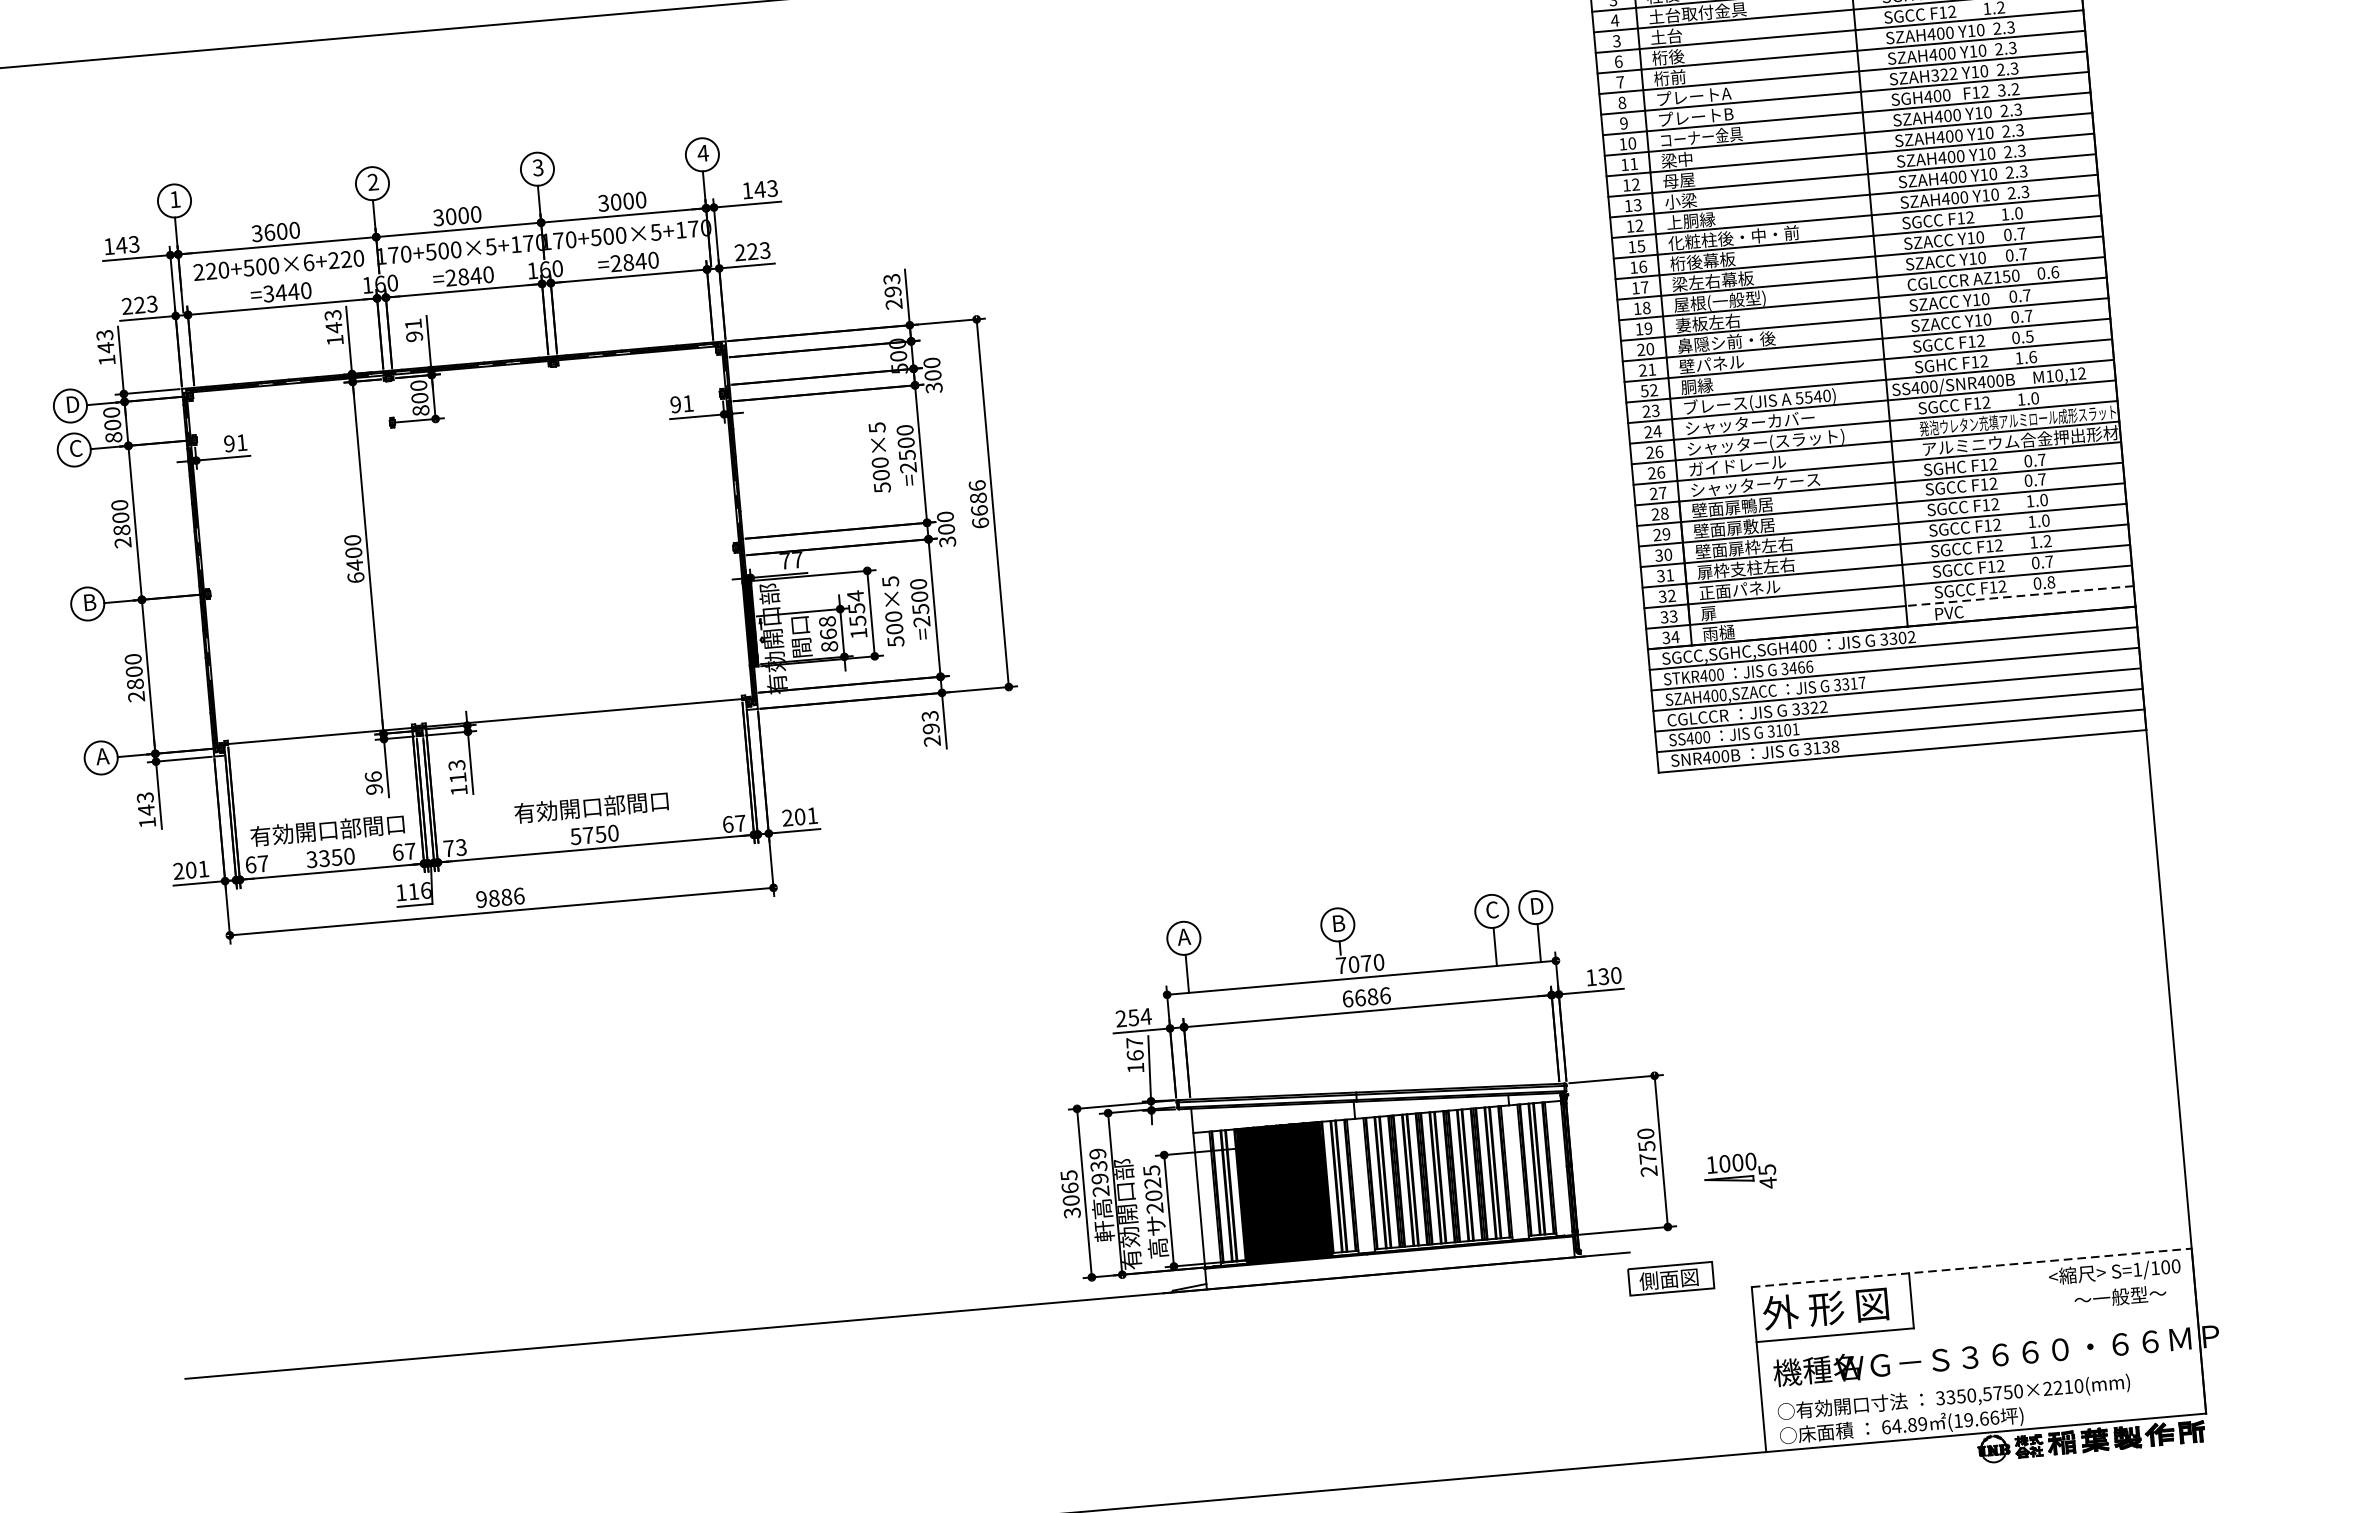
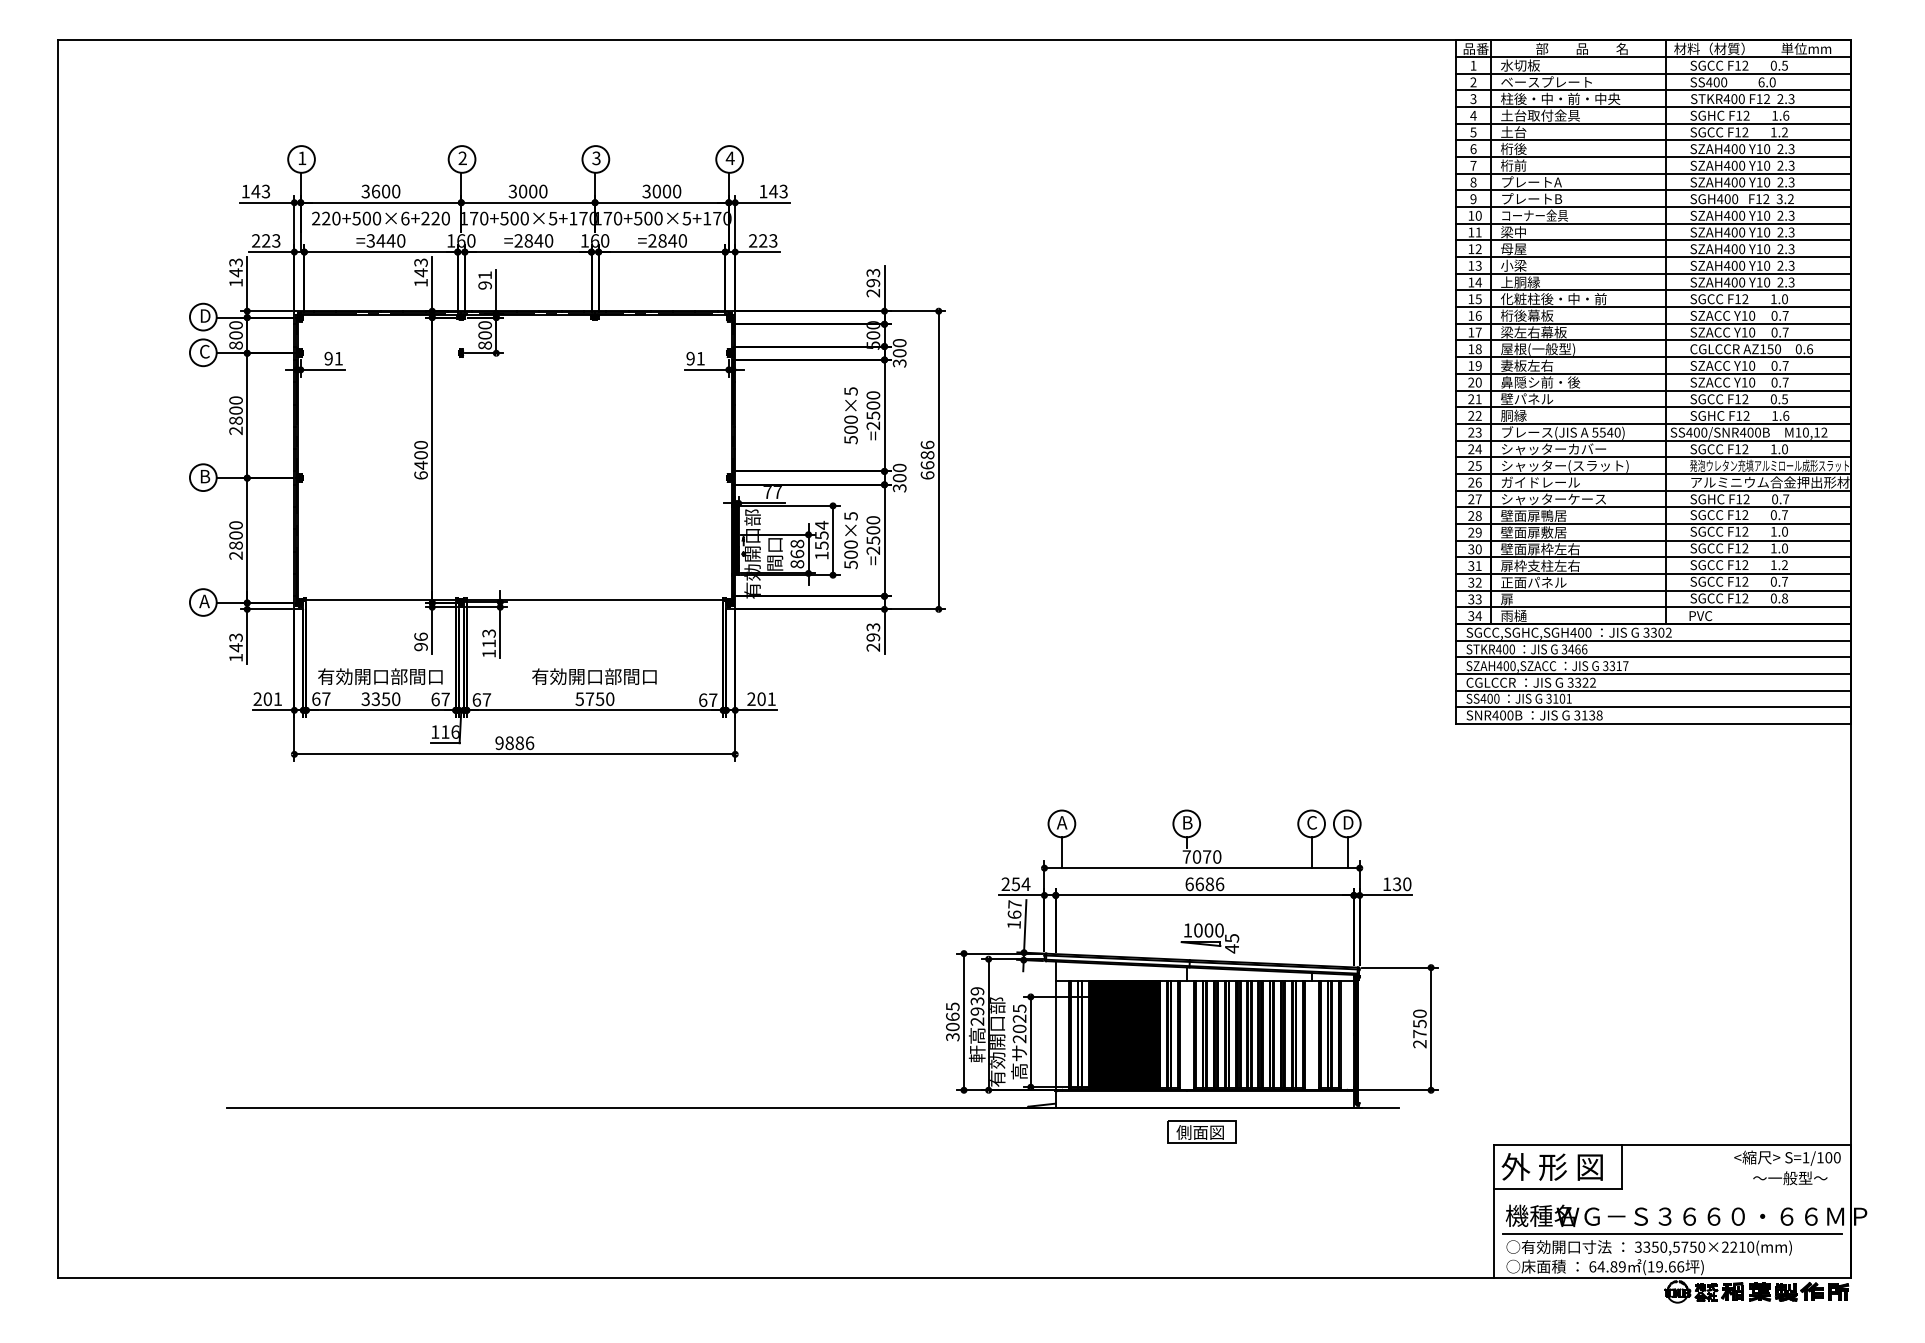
text: (1616, 40) -> (1473, 131), 3 -> 5
text: (1944, 74) -> (1734, 182), SZAH322 -> SZAH400
text: (1639, 225) -> (1478, 282), 12 -> 14
text: (1644, 390) -> (1471, 415), 52 -> 22
text: (1658, 451) -> (1478, 465), 26 -> 25
line: (2019, 596) -> (1758, 607), dashed -> solid
text: (454, 847) -> (481, 699), 73 -> 67
part: (1739, 1172) -> (1209, 938), moved
line: (1972, 1267) -> (1673, 1144), dashed -> solid
part: (1670, 1278) -> (1201, 1131), moved
line: (1981, 1377) -> (1672, 1233), added

